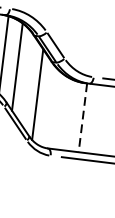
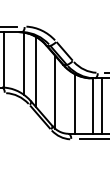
line: (61, 111) -> (75, 103), added
line: (83, 118) -> (93, 106), dashed -> solid
line: (94, 118) -> (102, 105), added

